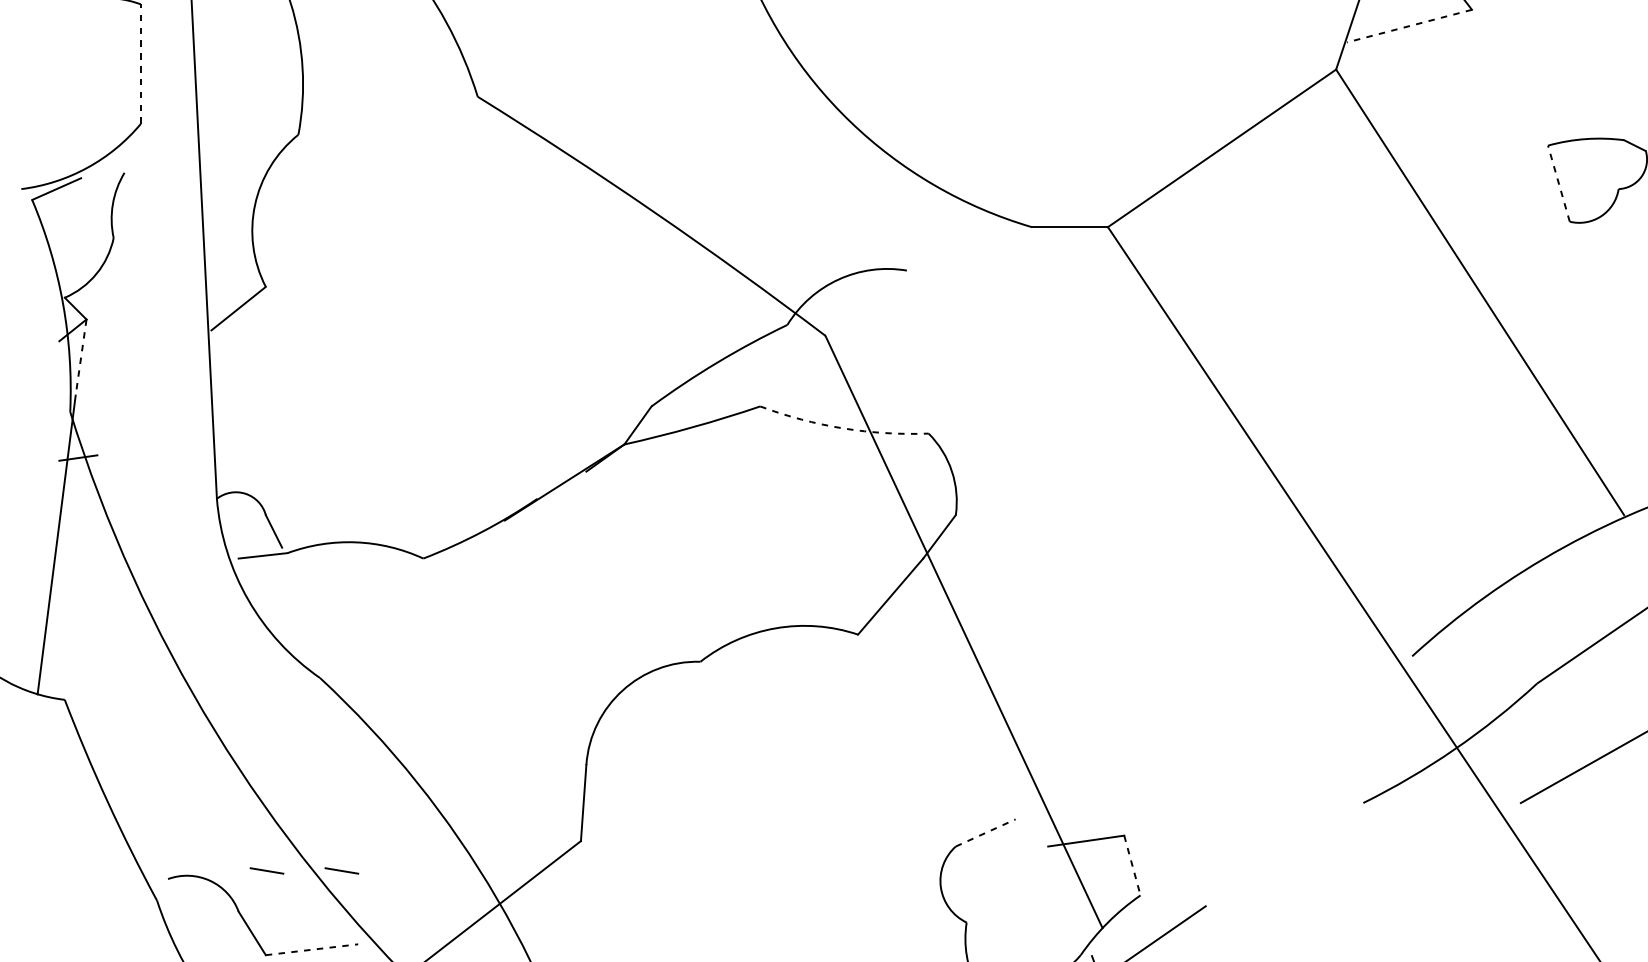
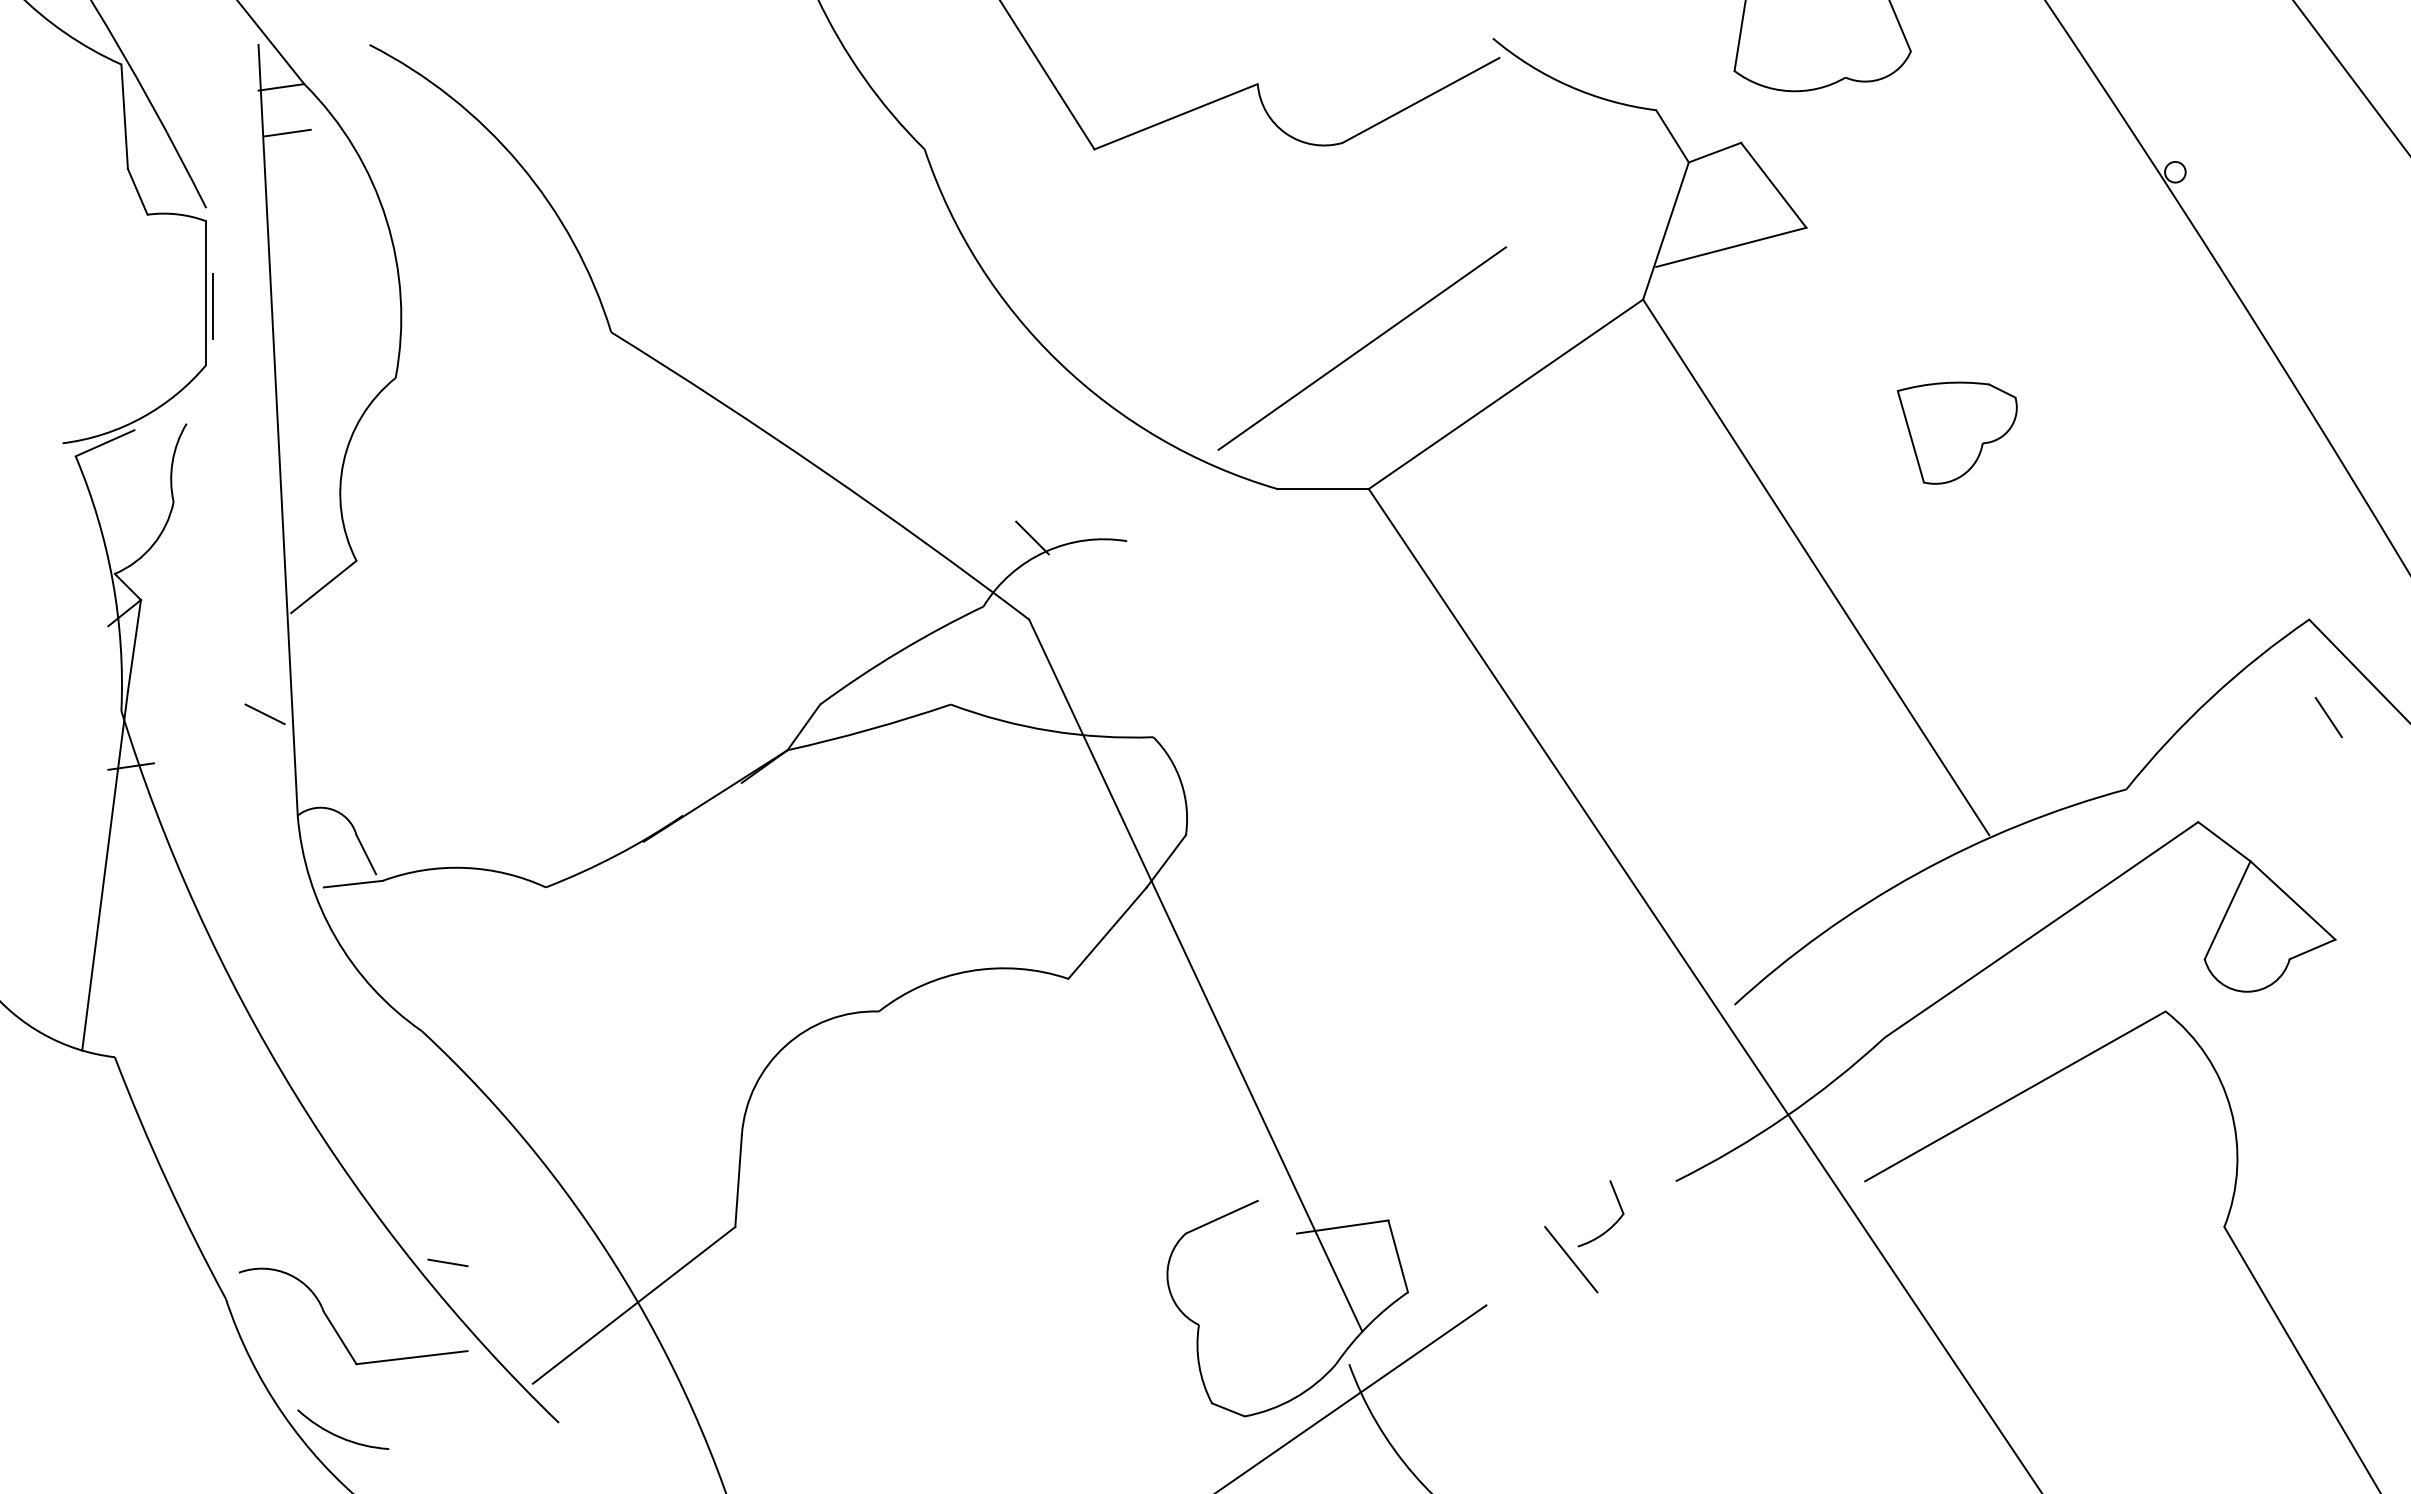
line: (1409, 26) -> (1731, 247), dashed -> solid
line: (141, 64) -> (206, 293), dashed -> solid
line: (146, 74) -> (212, 305), added
line: (1101, 110) -> (1361, 348), added
line: (1558, 183) -> (1910, 436), dashed -> solid
line: (828, 267) -> (1032, 537), added
line: (81, 358) -> (134, 646), dashed -> solid
line: (189, 414) -> (264, 714), added
arc: (843, 428) -> (1050, 730), dashed -> solid
line: (986, 833) -> (1222, 1217), dashed -> solid
part: (1308, 841) -> (1609, 1227), added
line: (1132, 865) -> (1398, 1256), dashed -> solid
line: (1276, 868) -> (1571, 1259), added
line: (266, 870) -> (357, 1262), removed
line: (312, 949) -> (412, 1357), dashed -> solid

